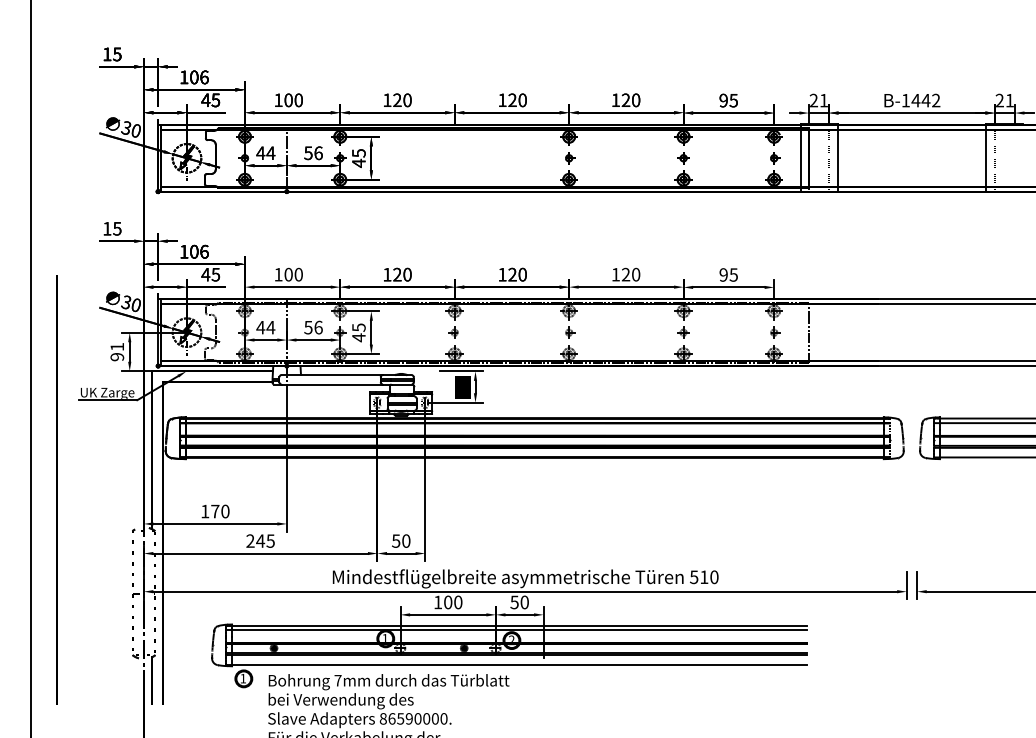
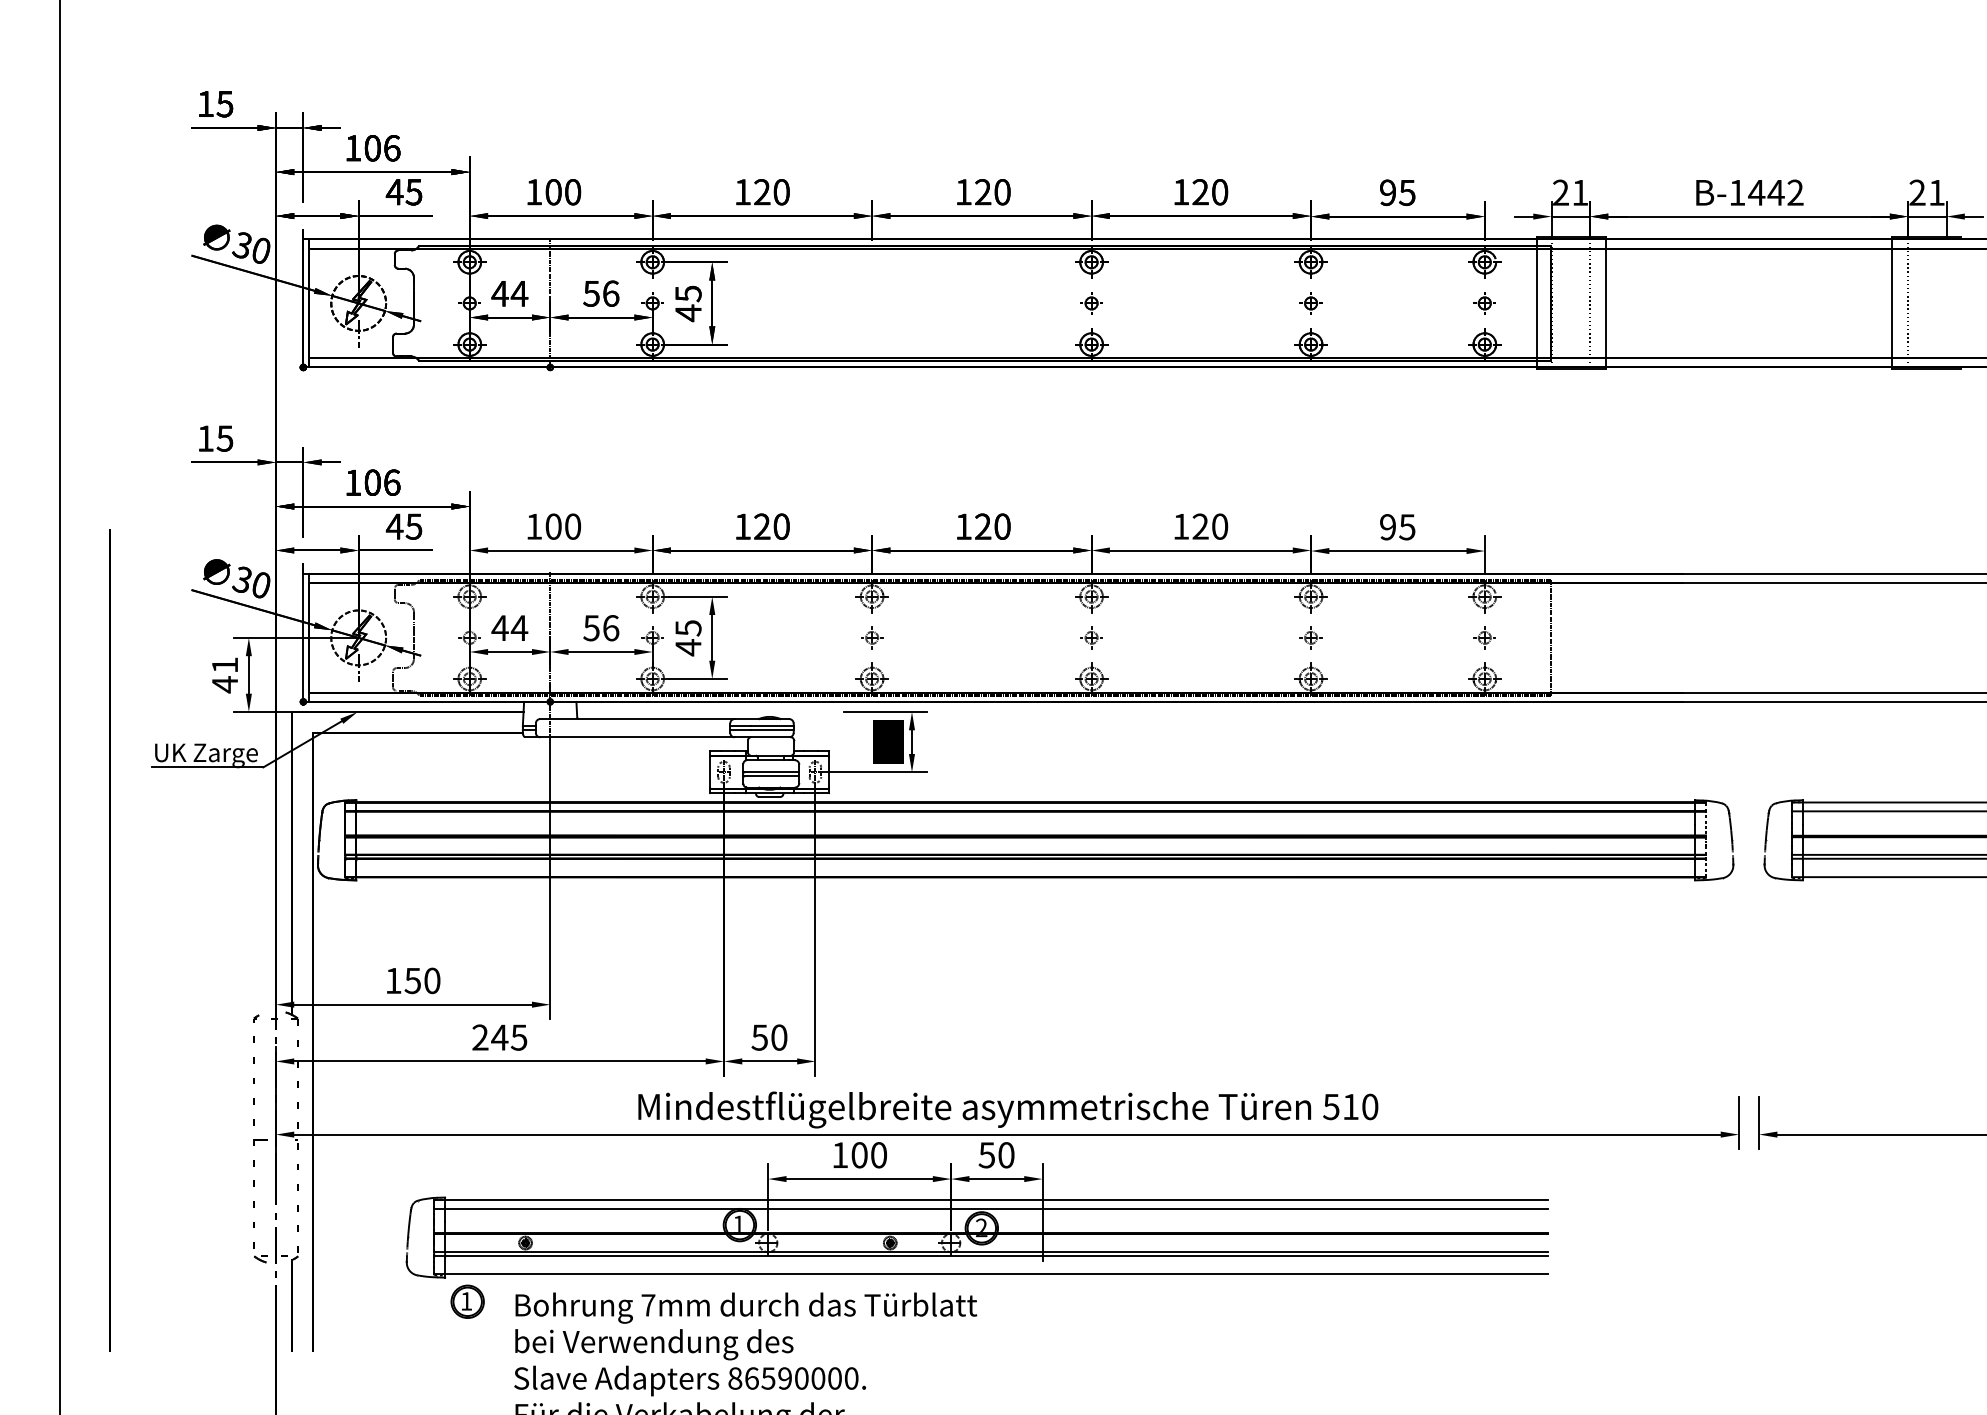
text: (117, 356) -> (225, 683), 91 -> 41
text: (215, 511) -> (413, 980), 170 -> 150

